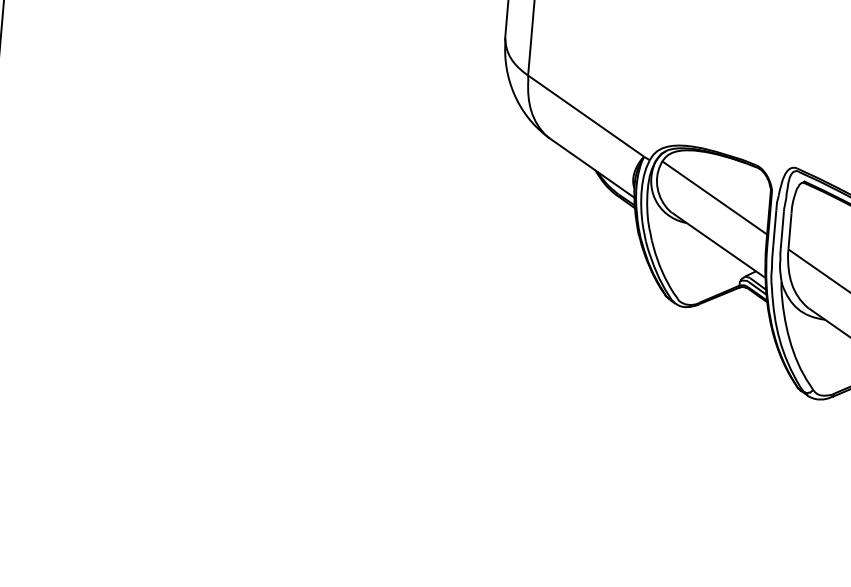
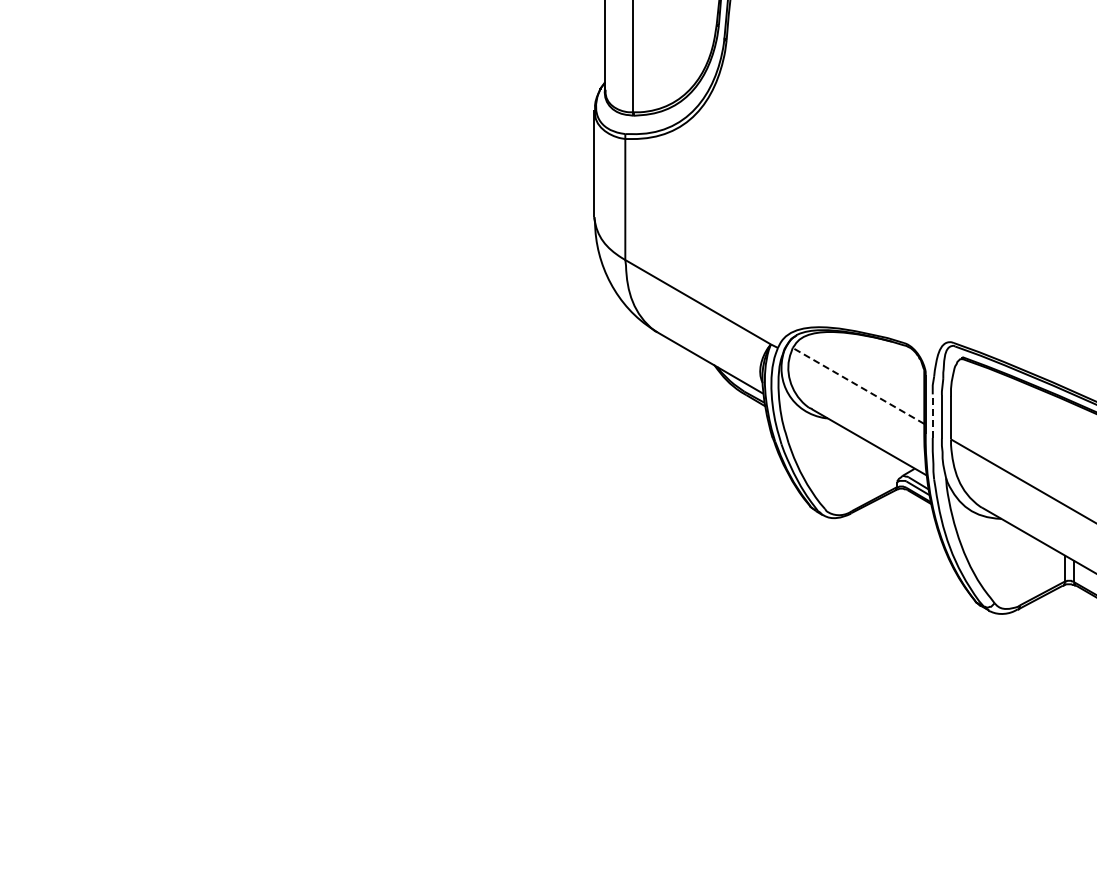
line: (714, 197) -> (858, 385), solid -> dashed
line: (774, 228) -> (932, 416), solid -> dashed

